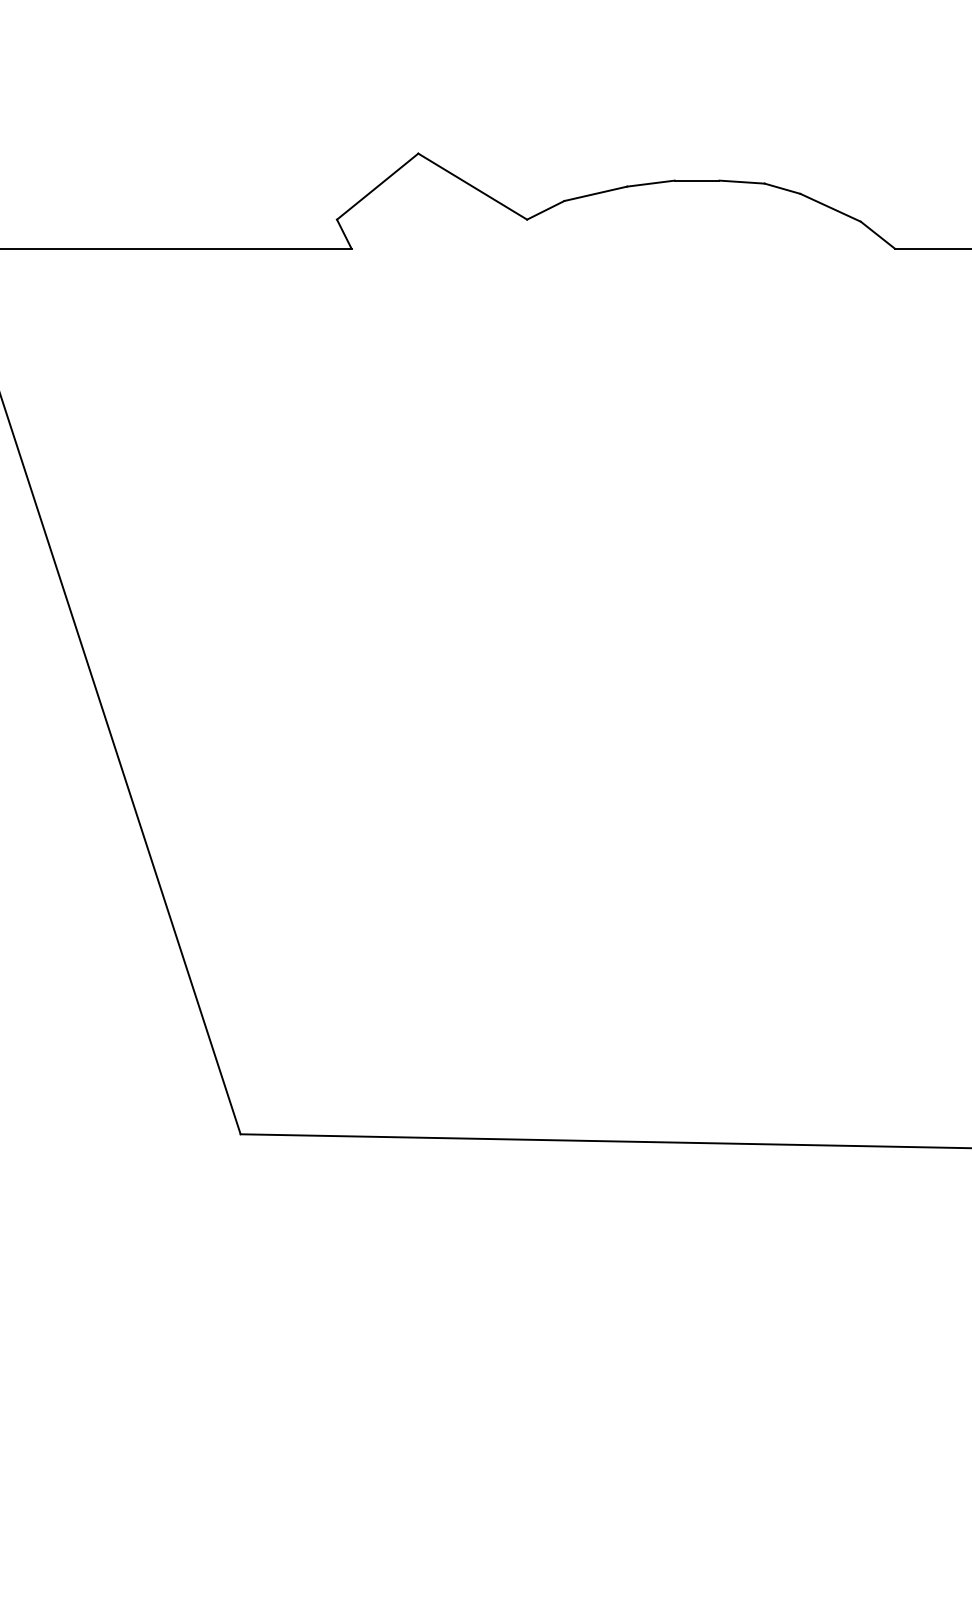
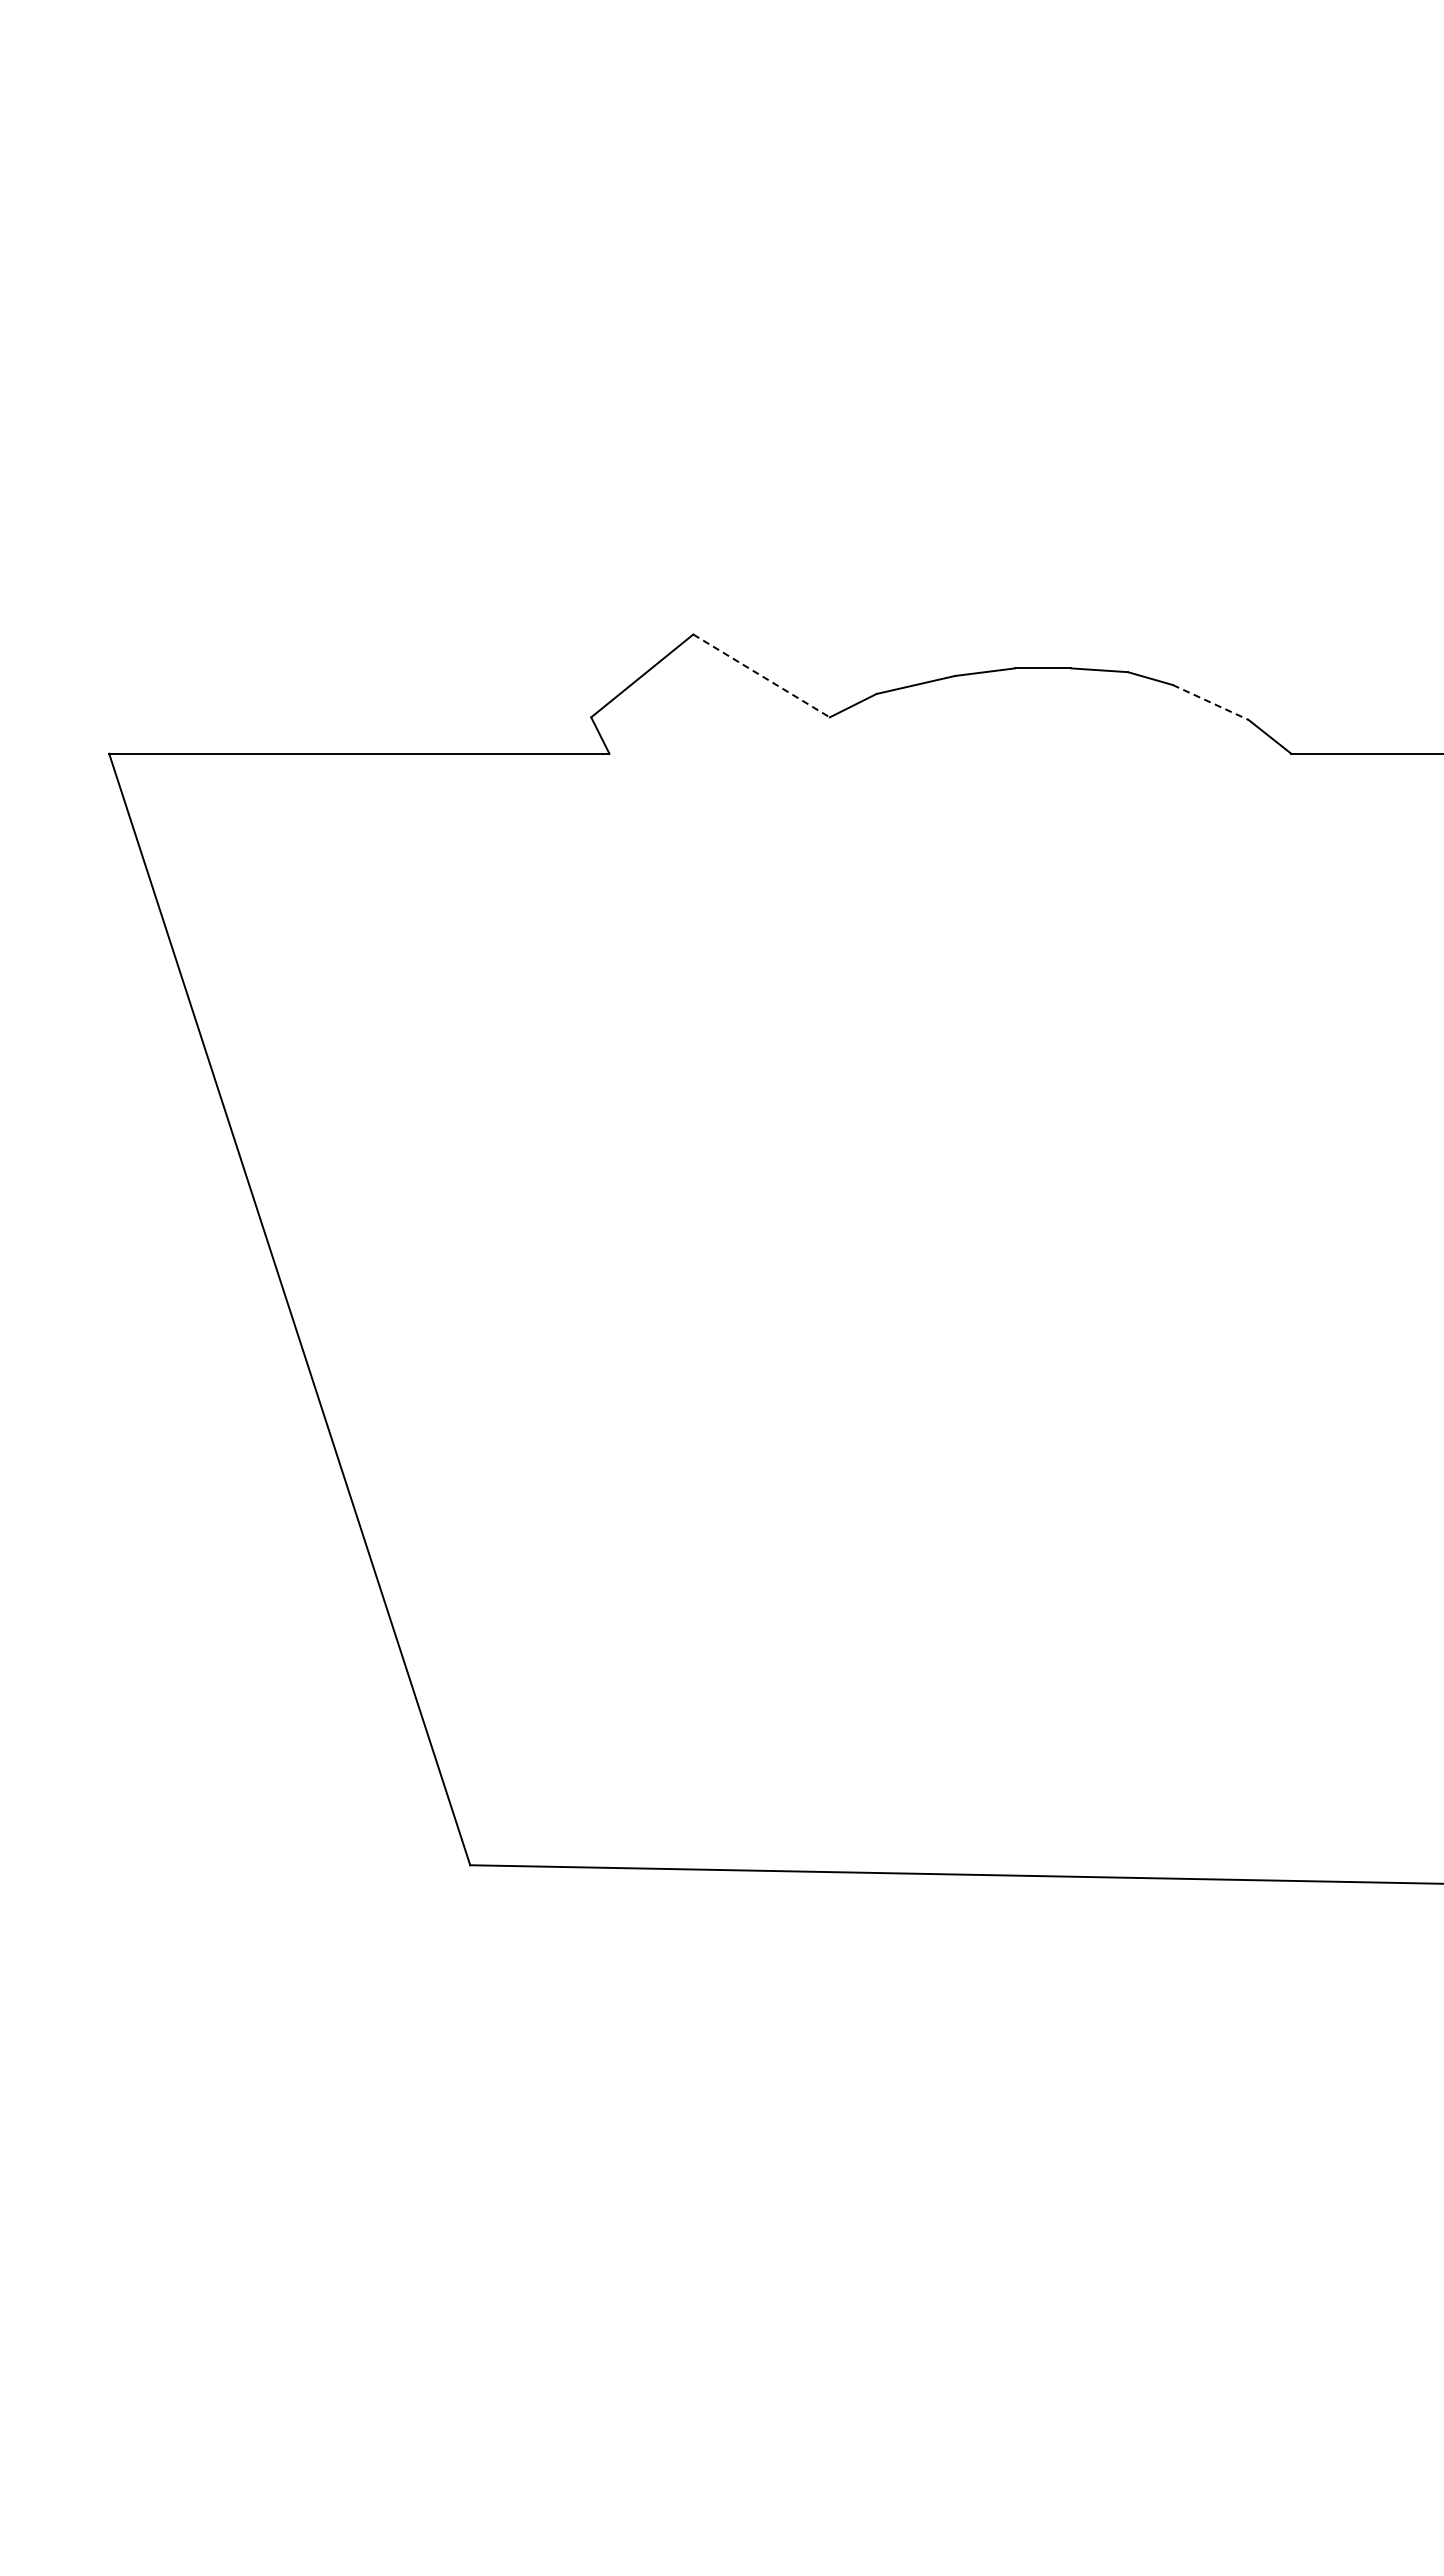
line: (472, 186) -> (761, 675), solid -> dashed
line: (830, 207) -> (1210, 702), solid -> dashed

